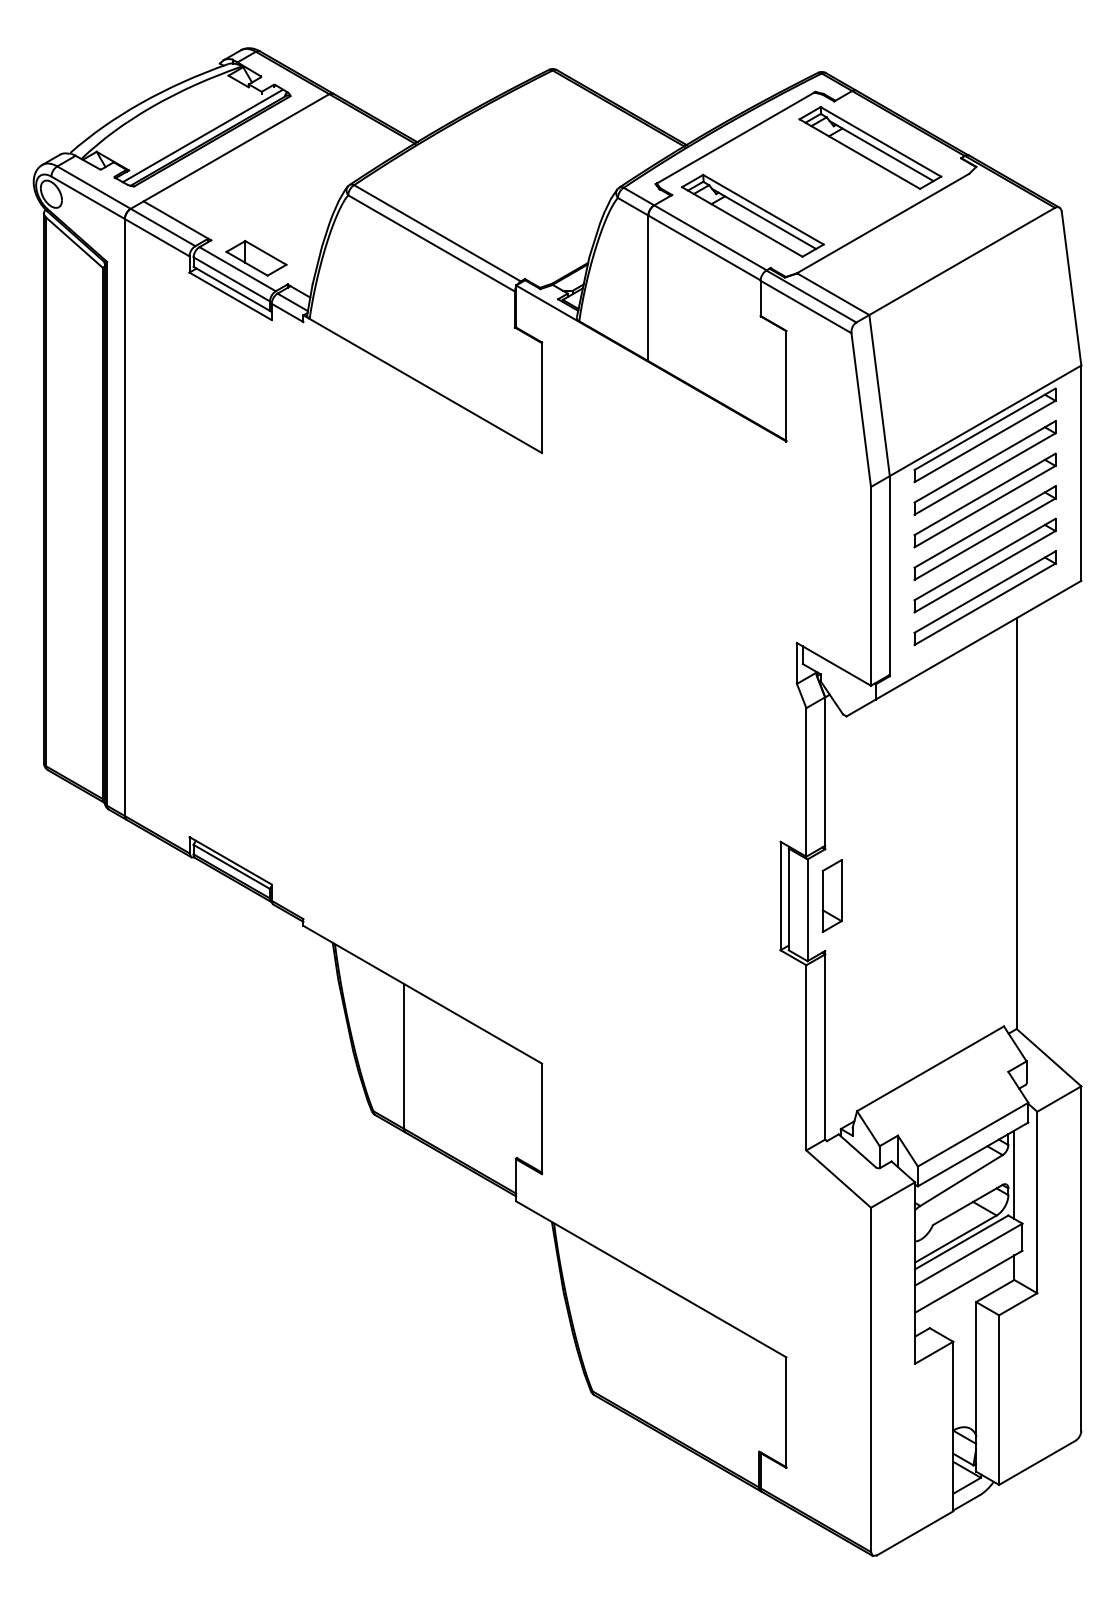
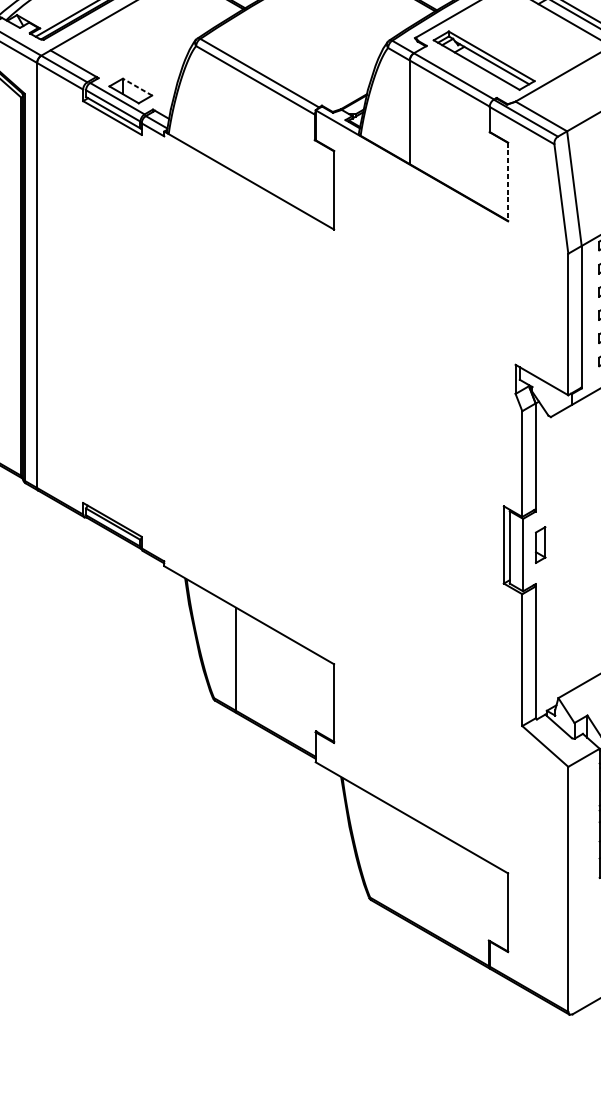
line: (265, 252) -> (137, 86), solid -> dashed
line: (786, 386) -> (508, 182), solid -> dashed
part: (831, 896) -> (540, 545), size x0.7

